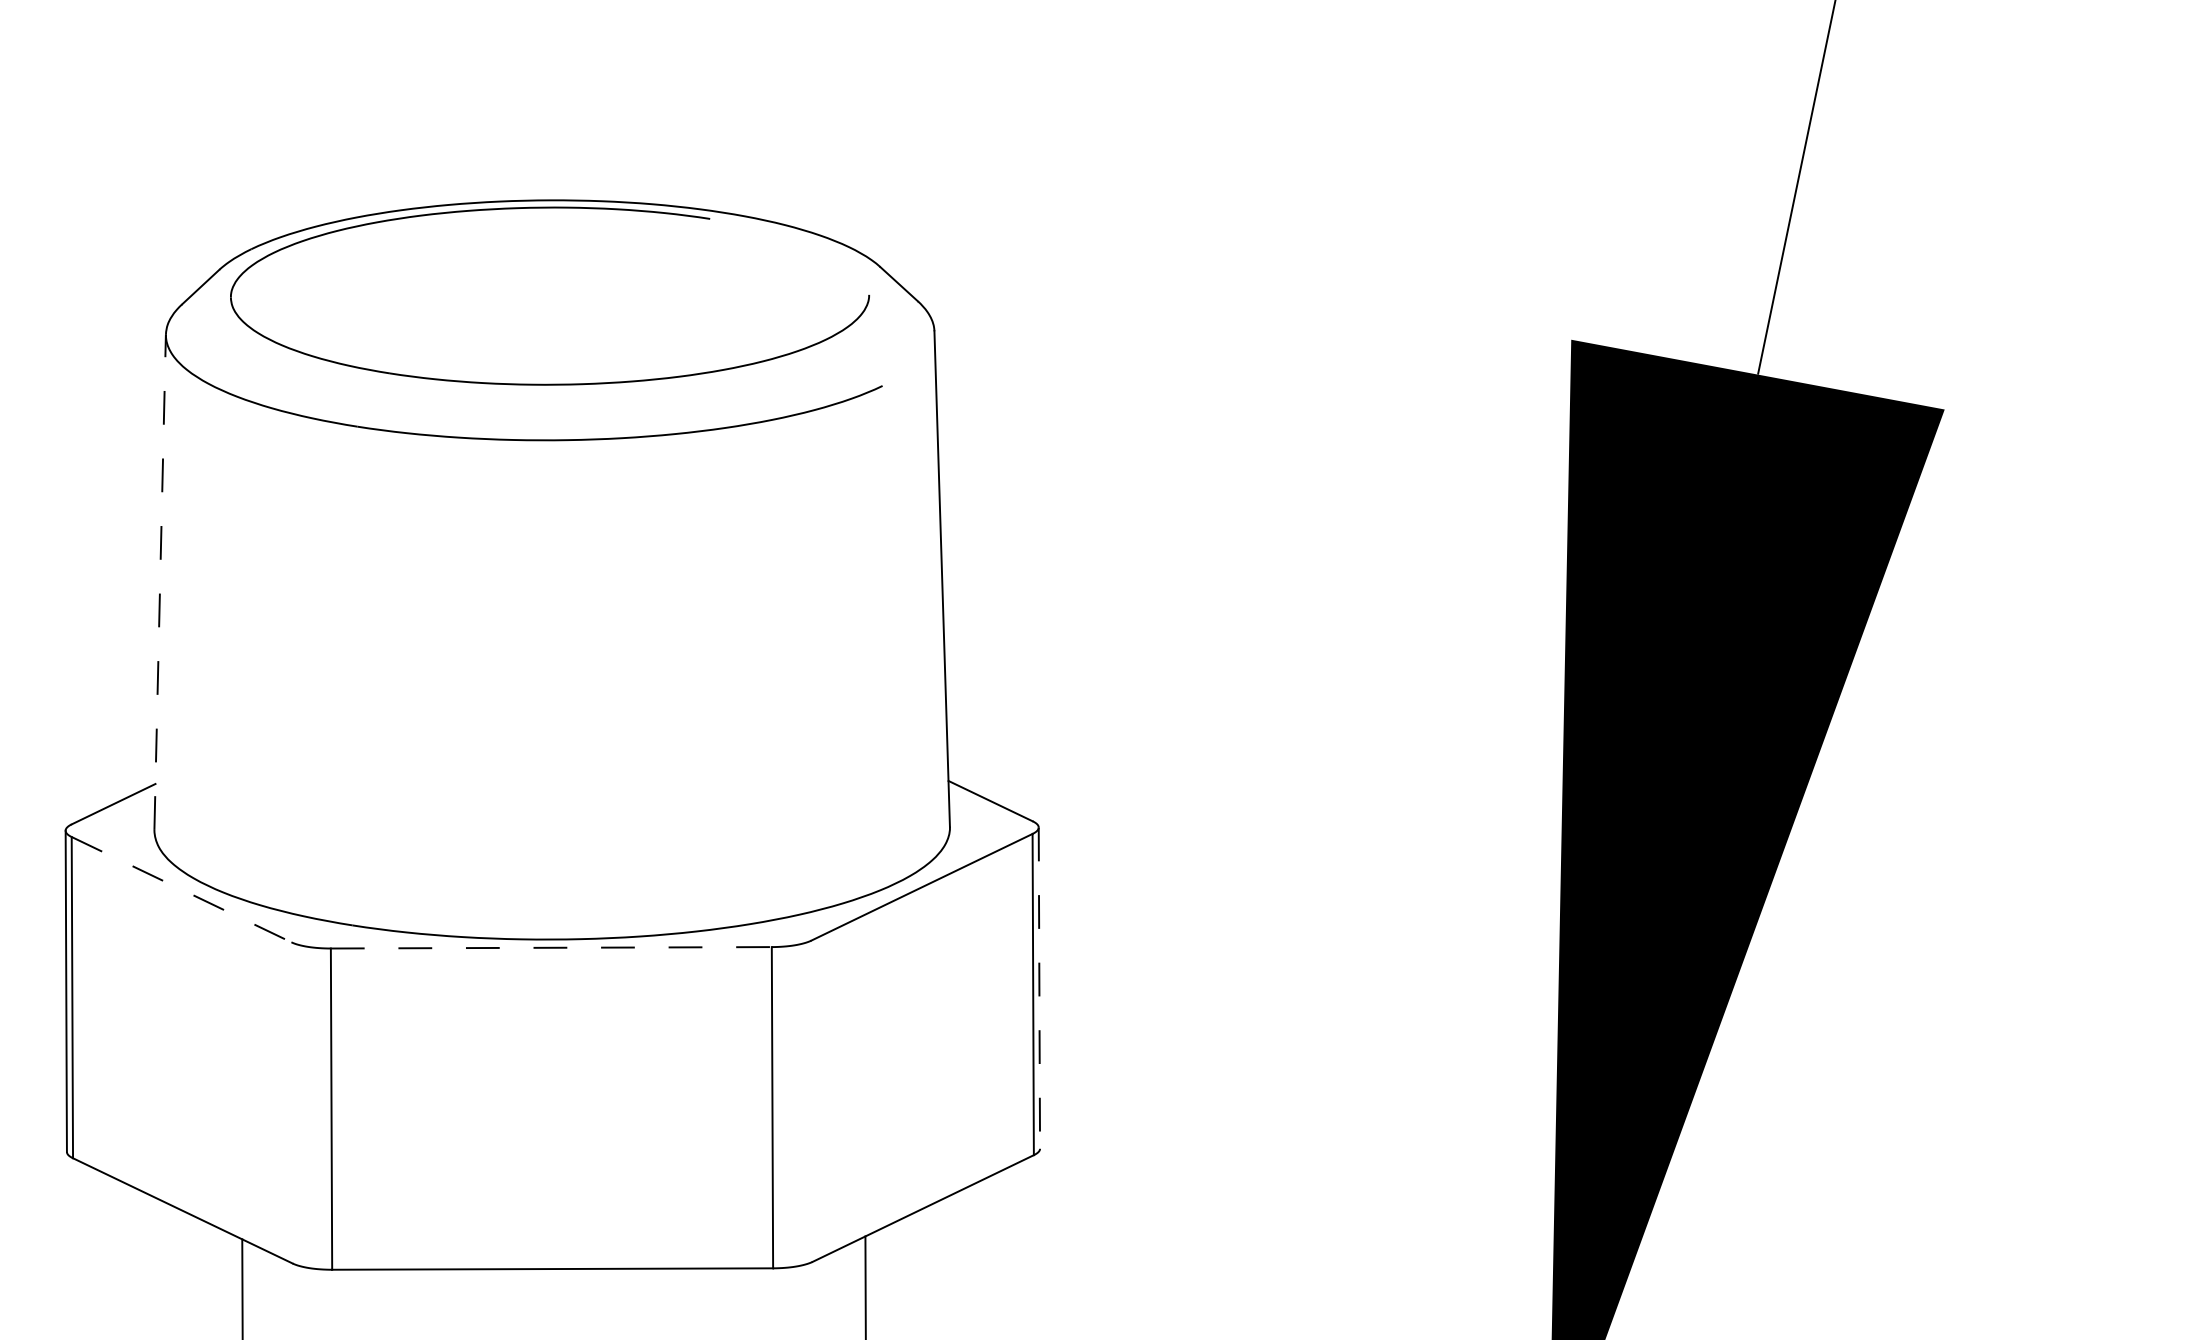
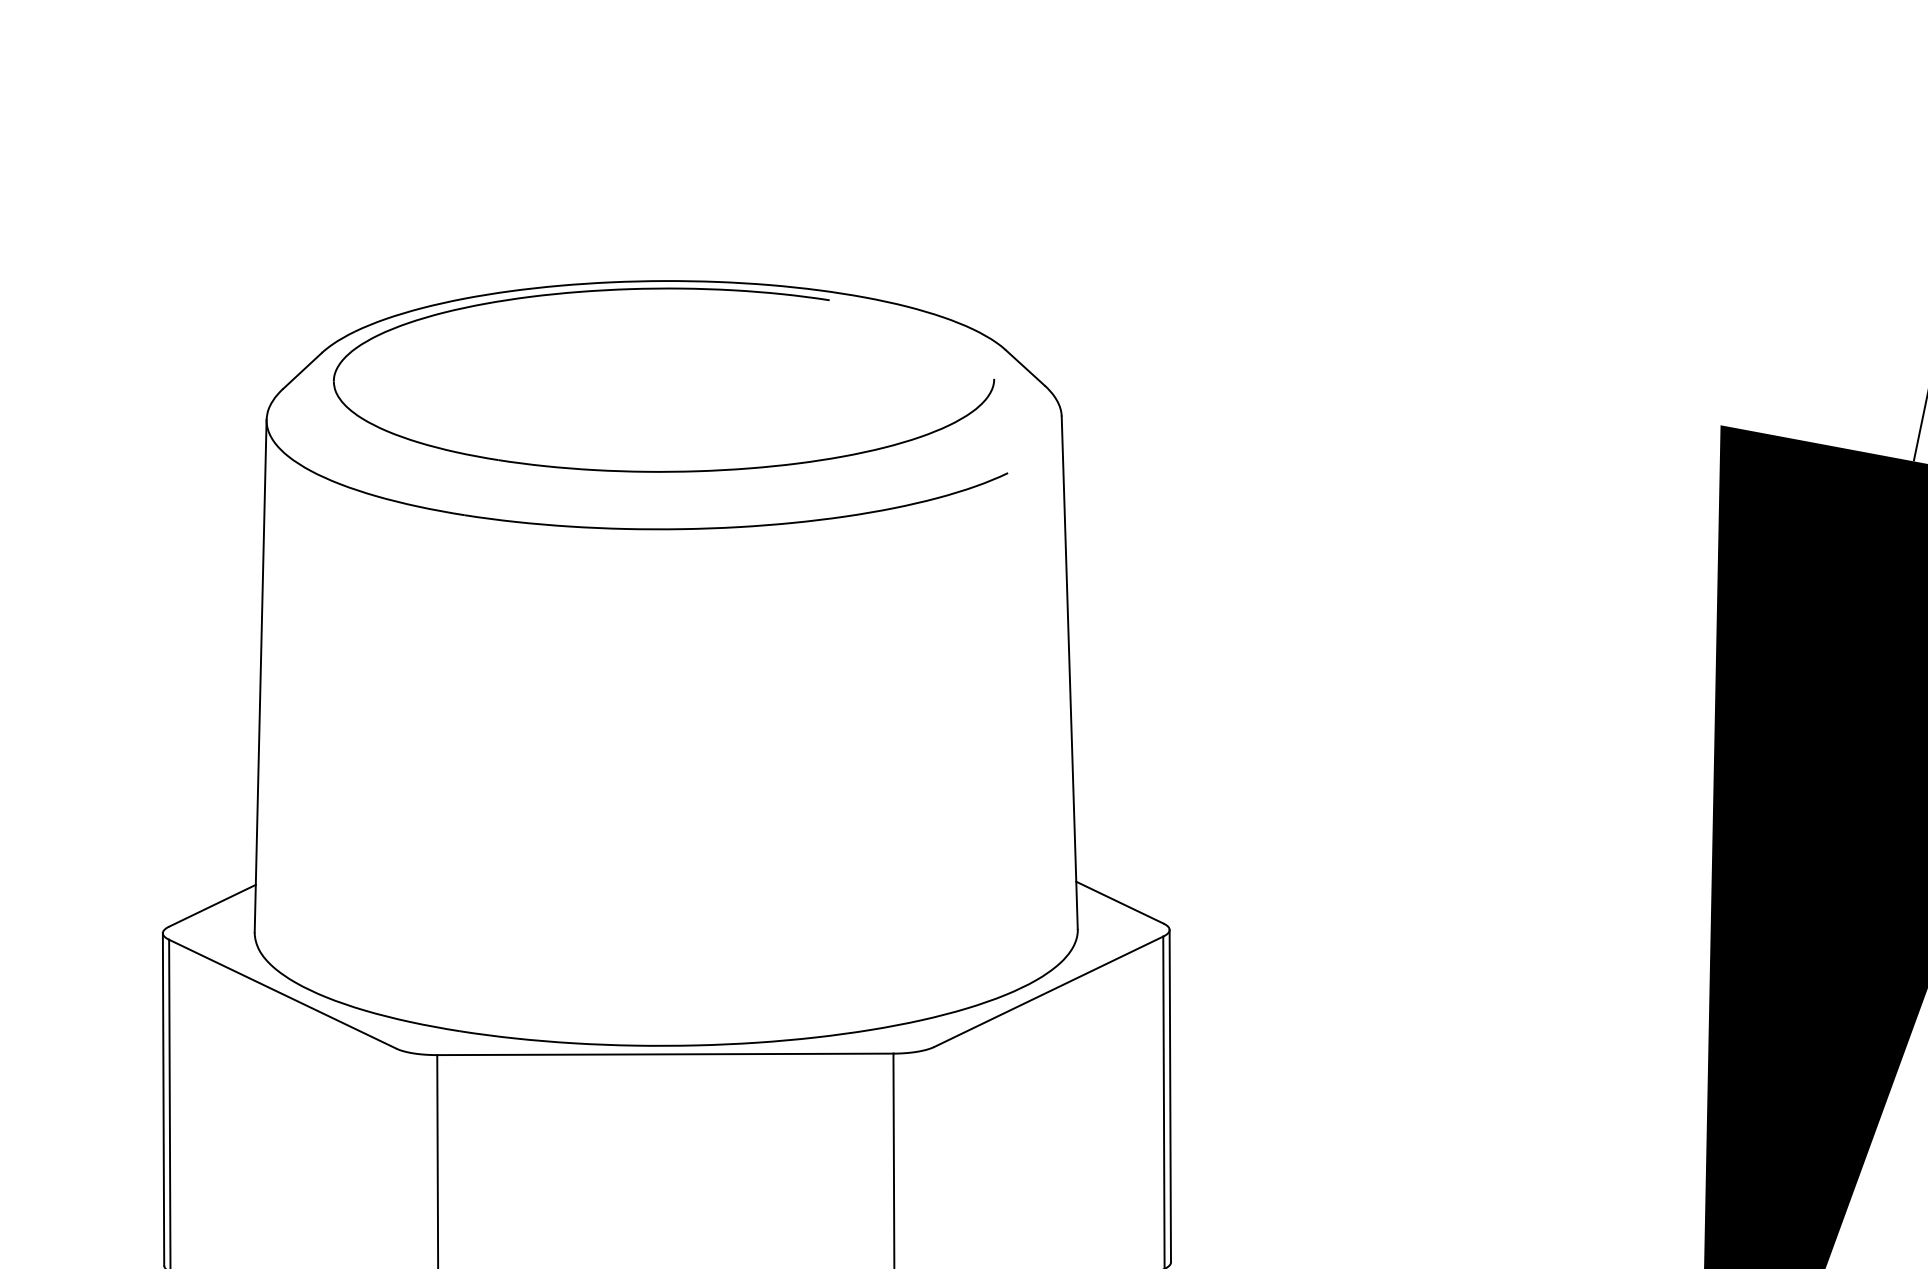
line: (160, 582) -> (260, 676), dashed -> solid
line: (181, 889) -> (282, 994), dashed -> solid
line: (551, 947) -> (665, 1054), dashed -> solid
line: (1039, 988) -> (1170, 1096), dashed -> solid

